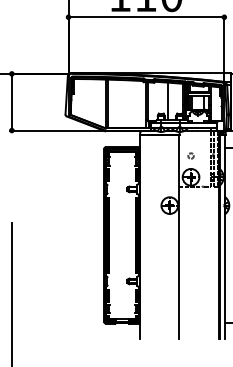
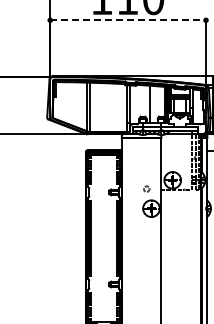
line: (146, 17) -> (128, 20), solid -> dashed
circle: (190, 155) -> (146, 188), moved

